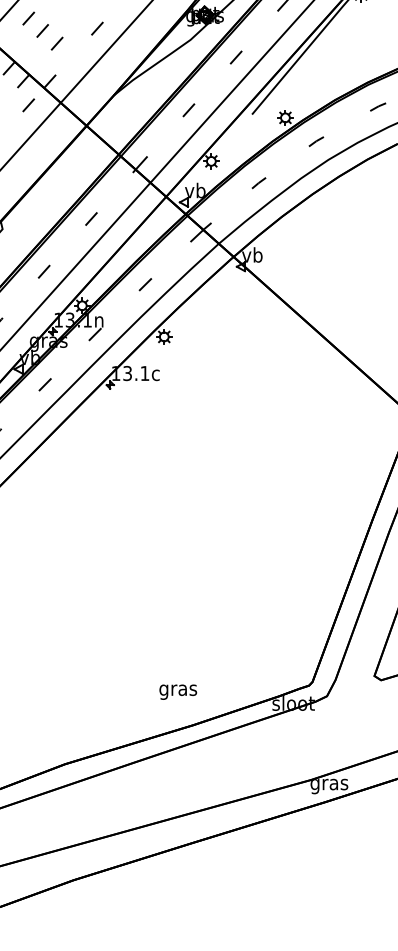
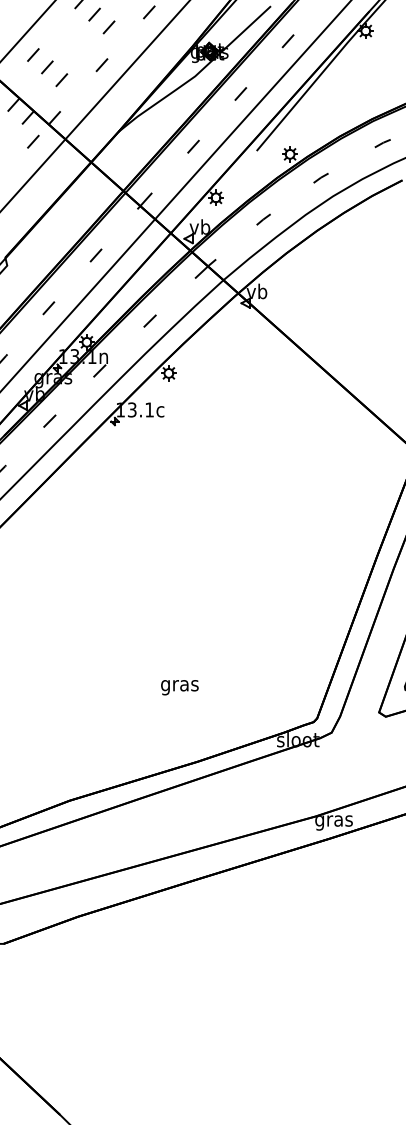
text: (177, 692) -> (179, 687), moved

